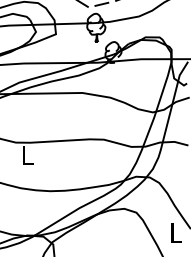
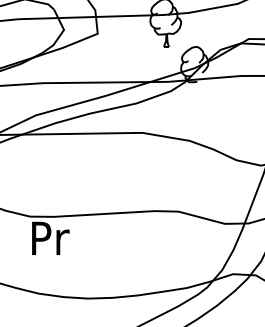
text: (28, 155) -> (51, 238), L -> Pr

